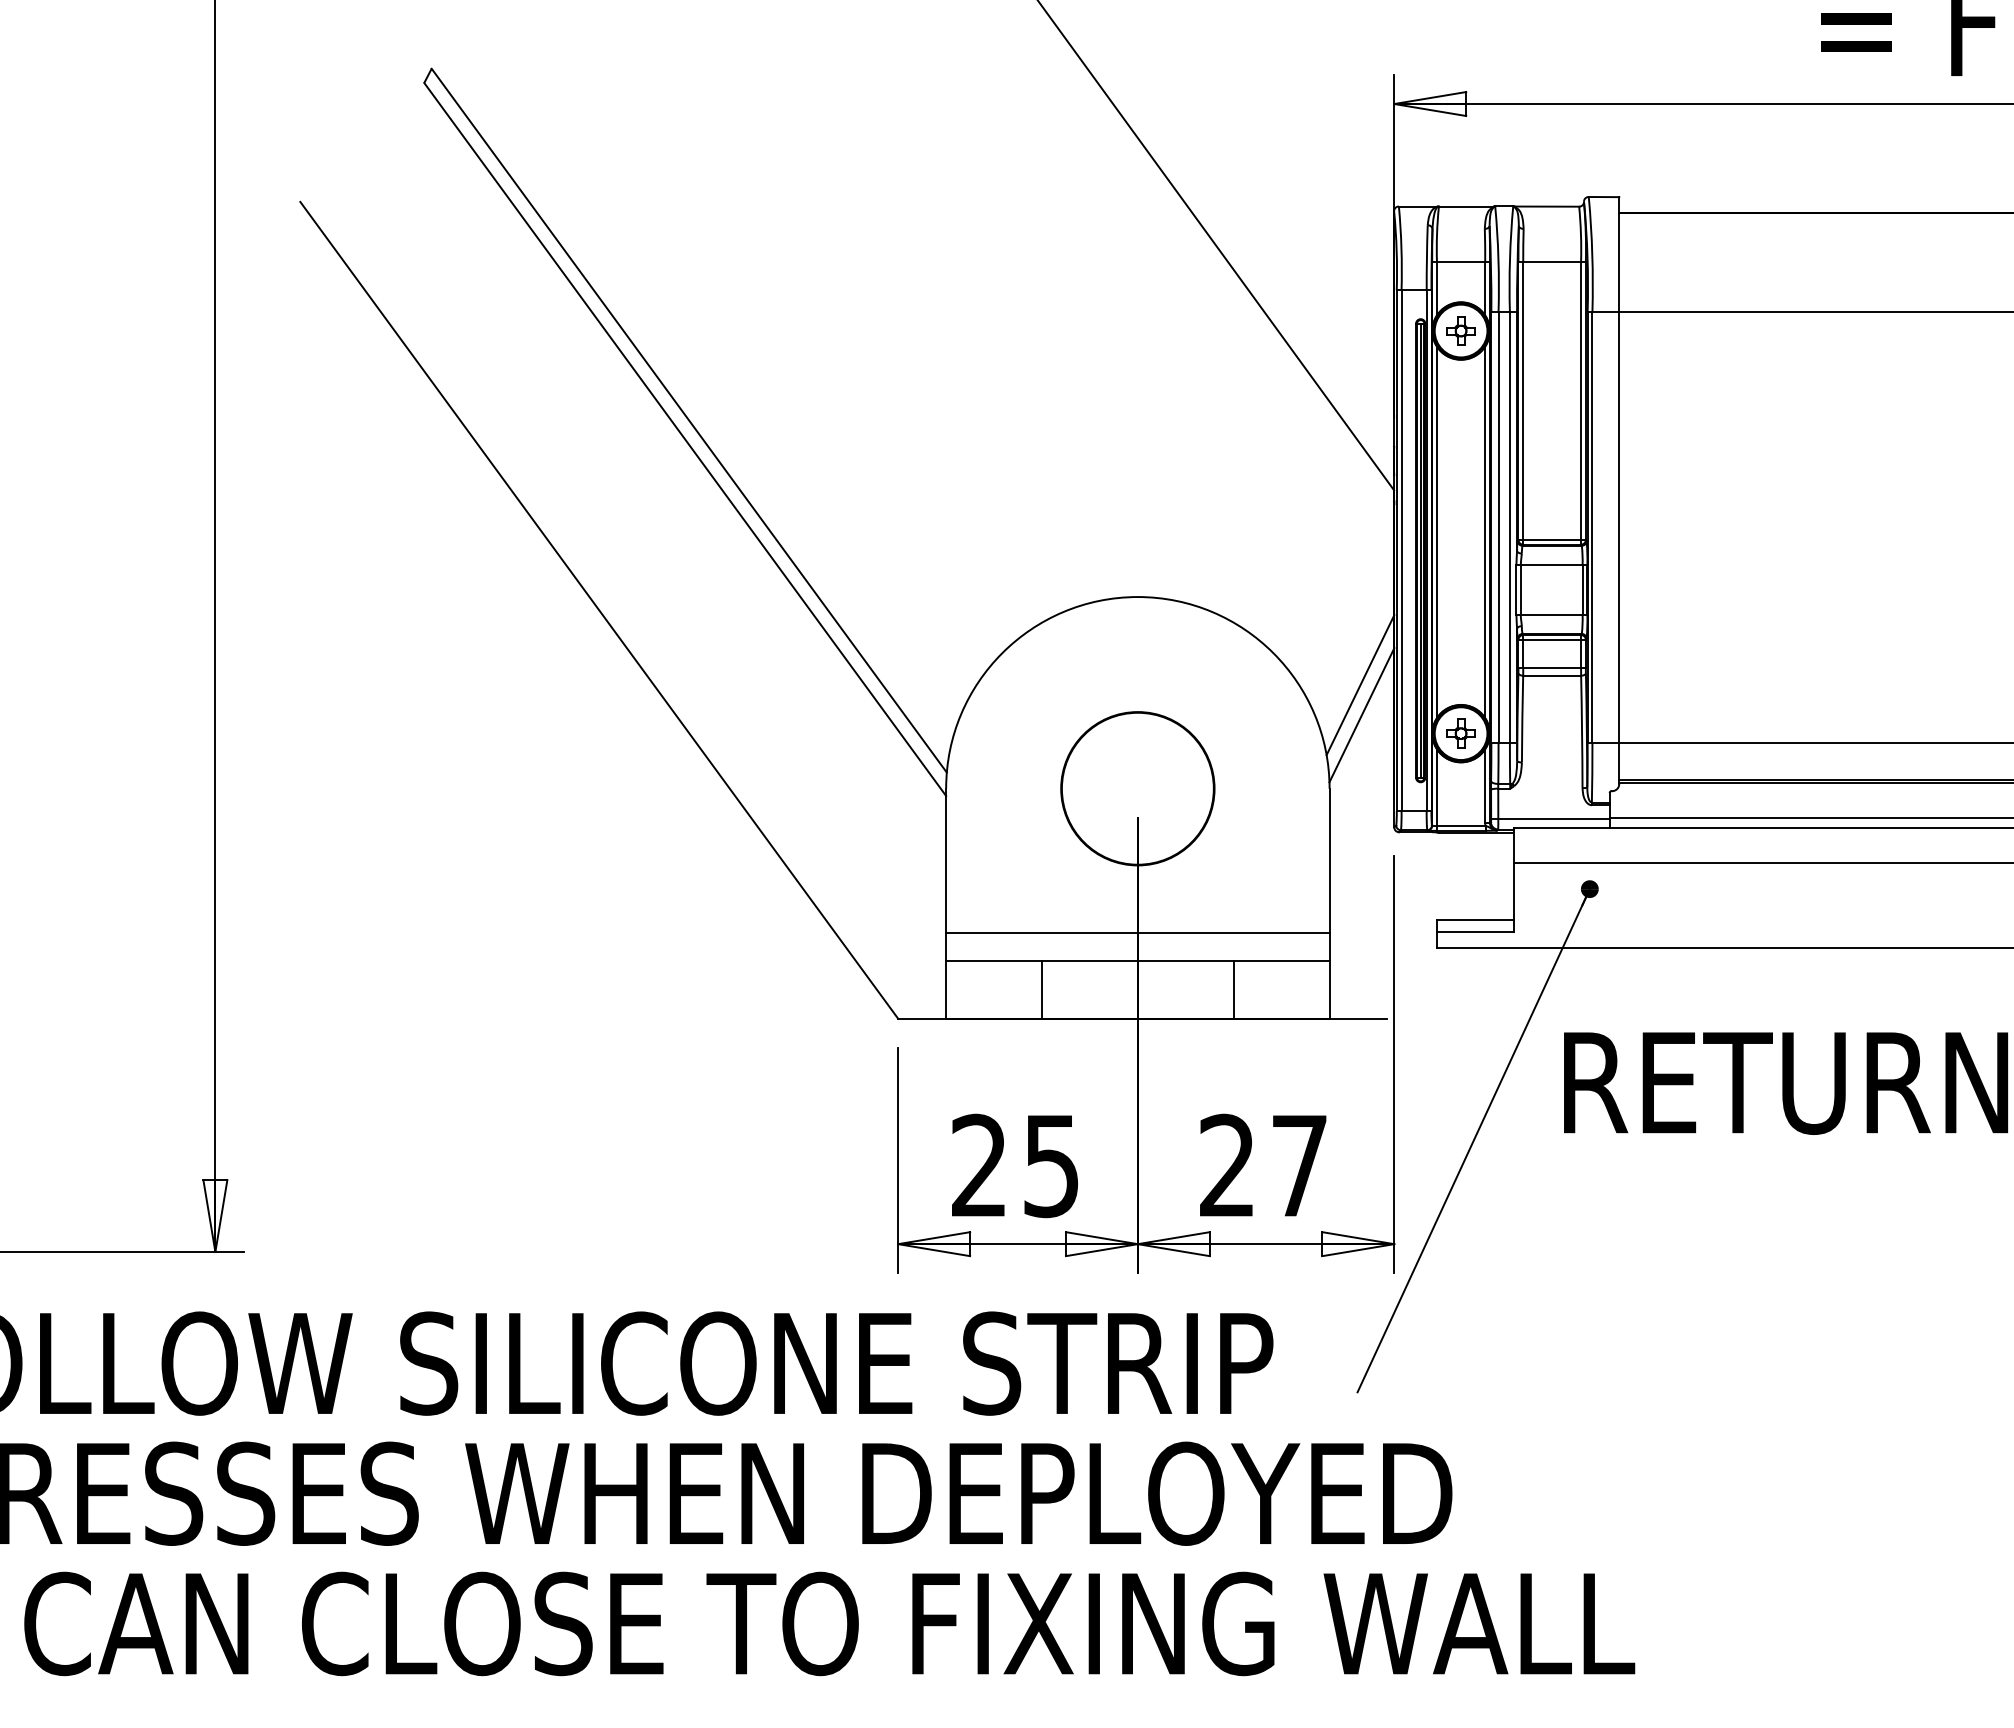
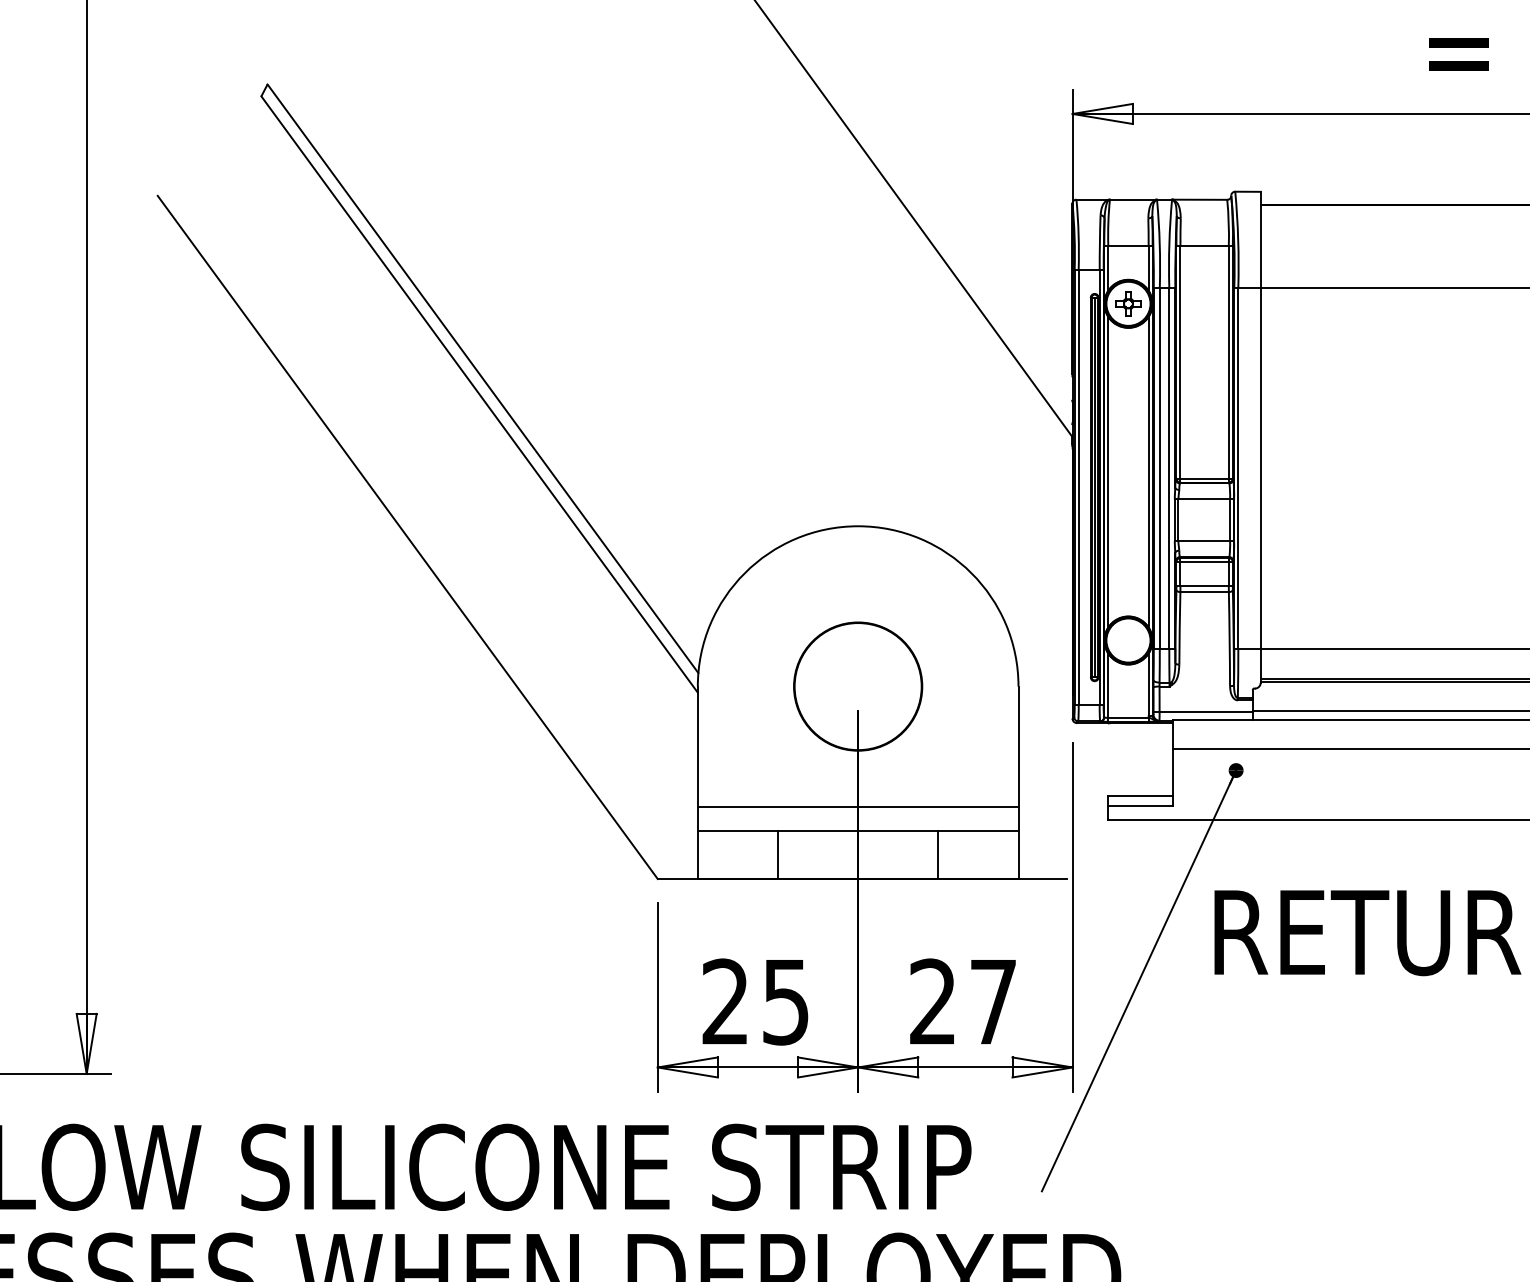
line: (1360, 685) -> (1044, 600), removed
line: (1361, 715) -> (1045, 625), removed
part: (1460, 733) -> (1127, 640), removed

